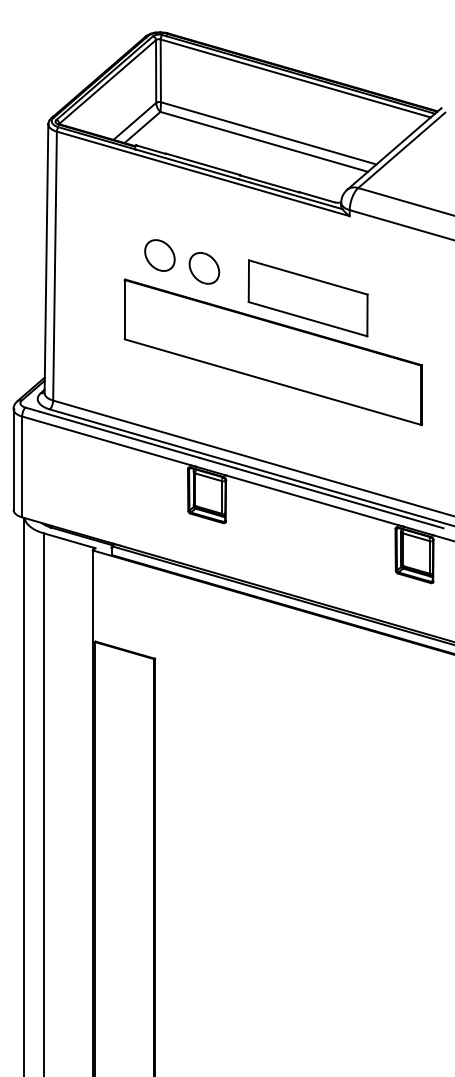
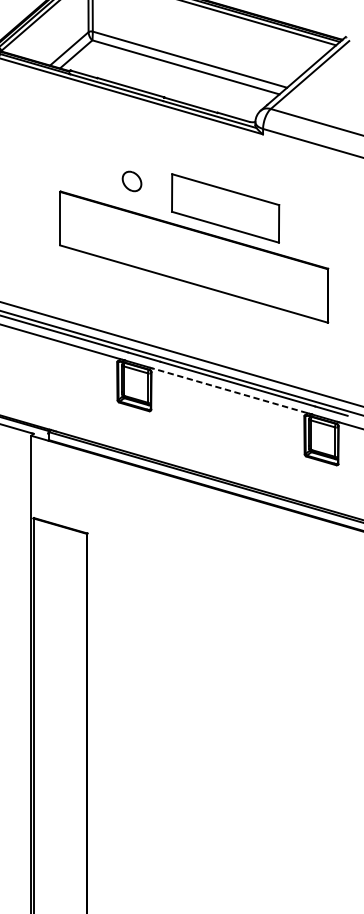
part: (159, 255) -> (91, 169), removed
part: (204, 268) -> (132, 181), size x0.7
line: (312, 500) -> (229, 390), solid -> dashed

